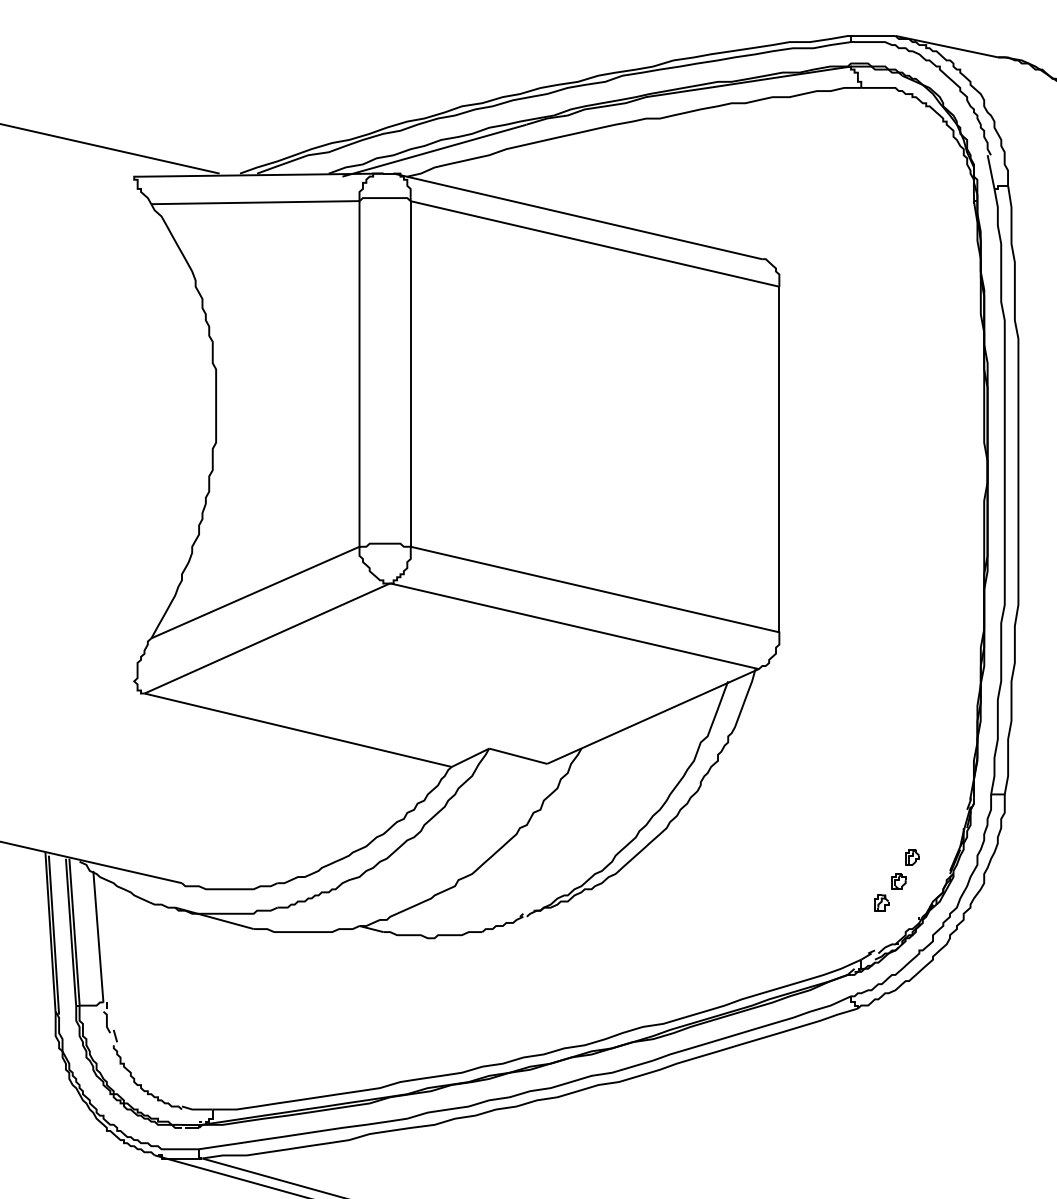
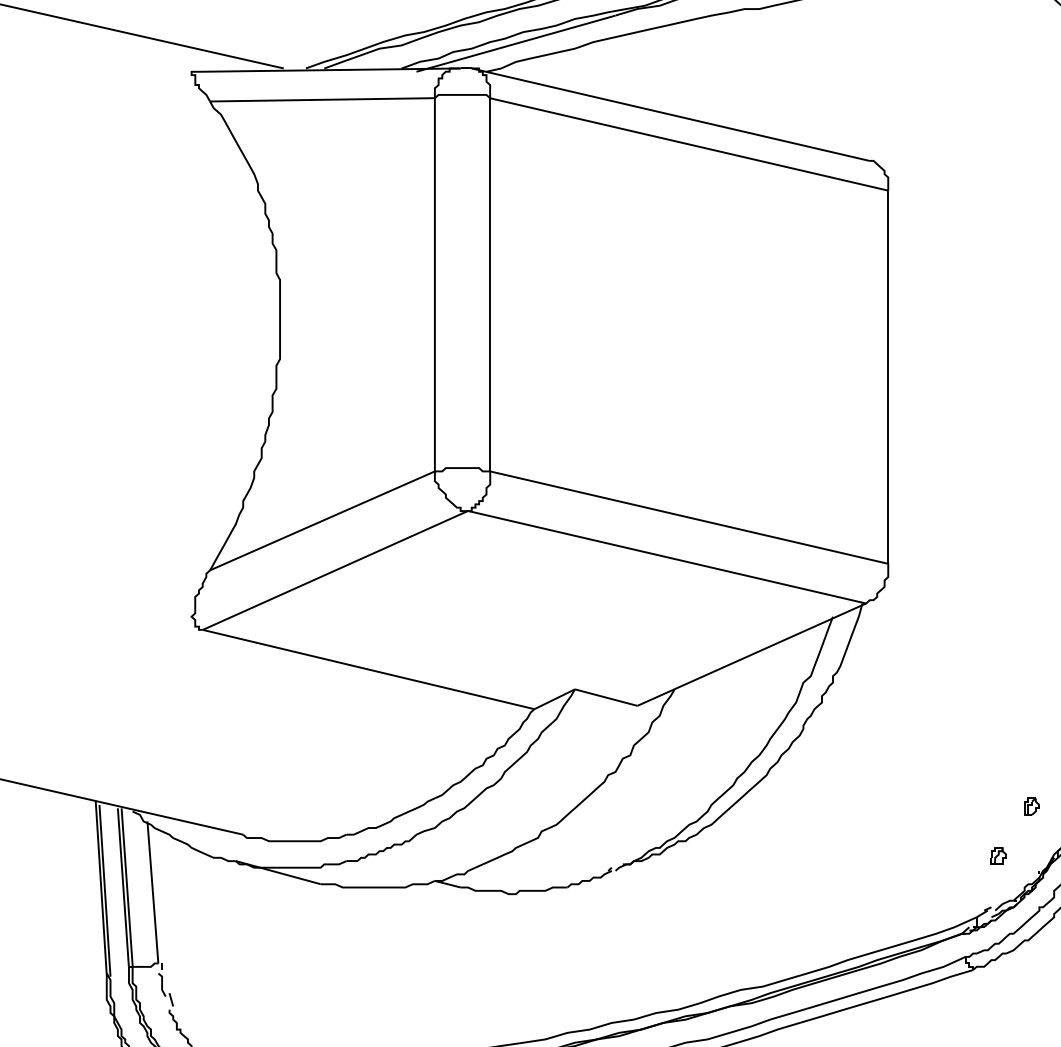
part: (898, 881) -> (1016, 832), removed

